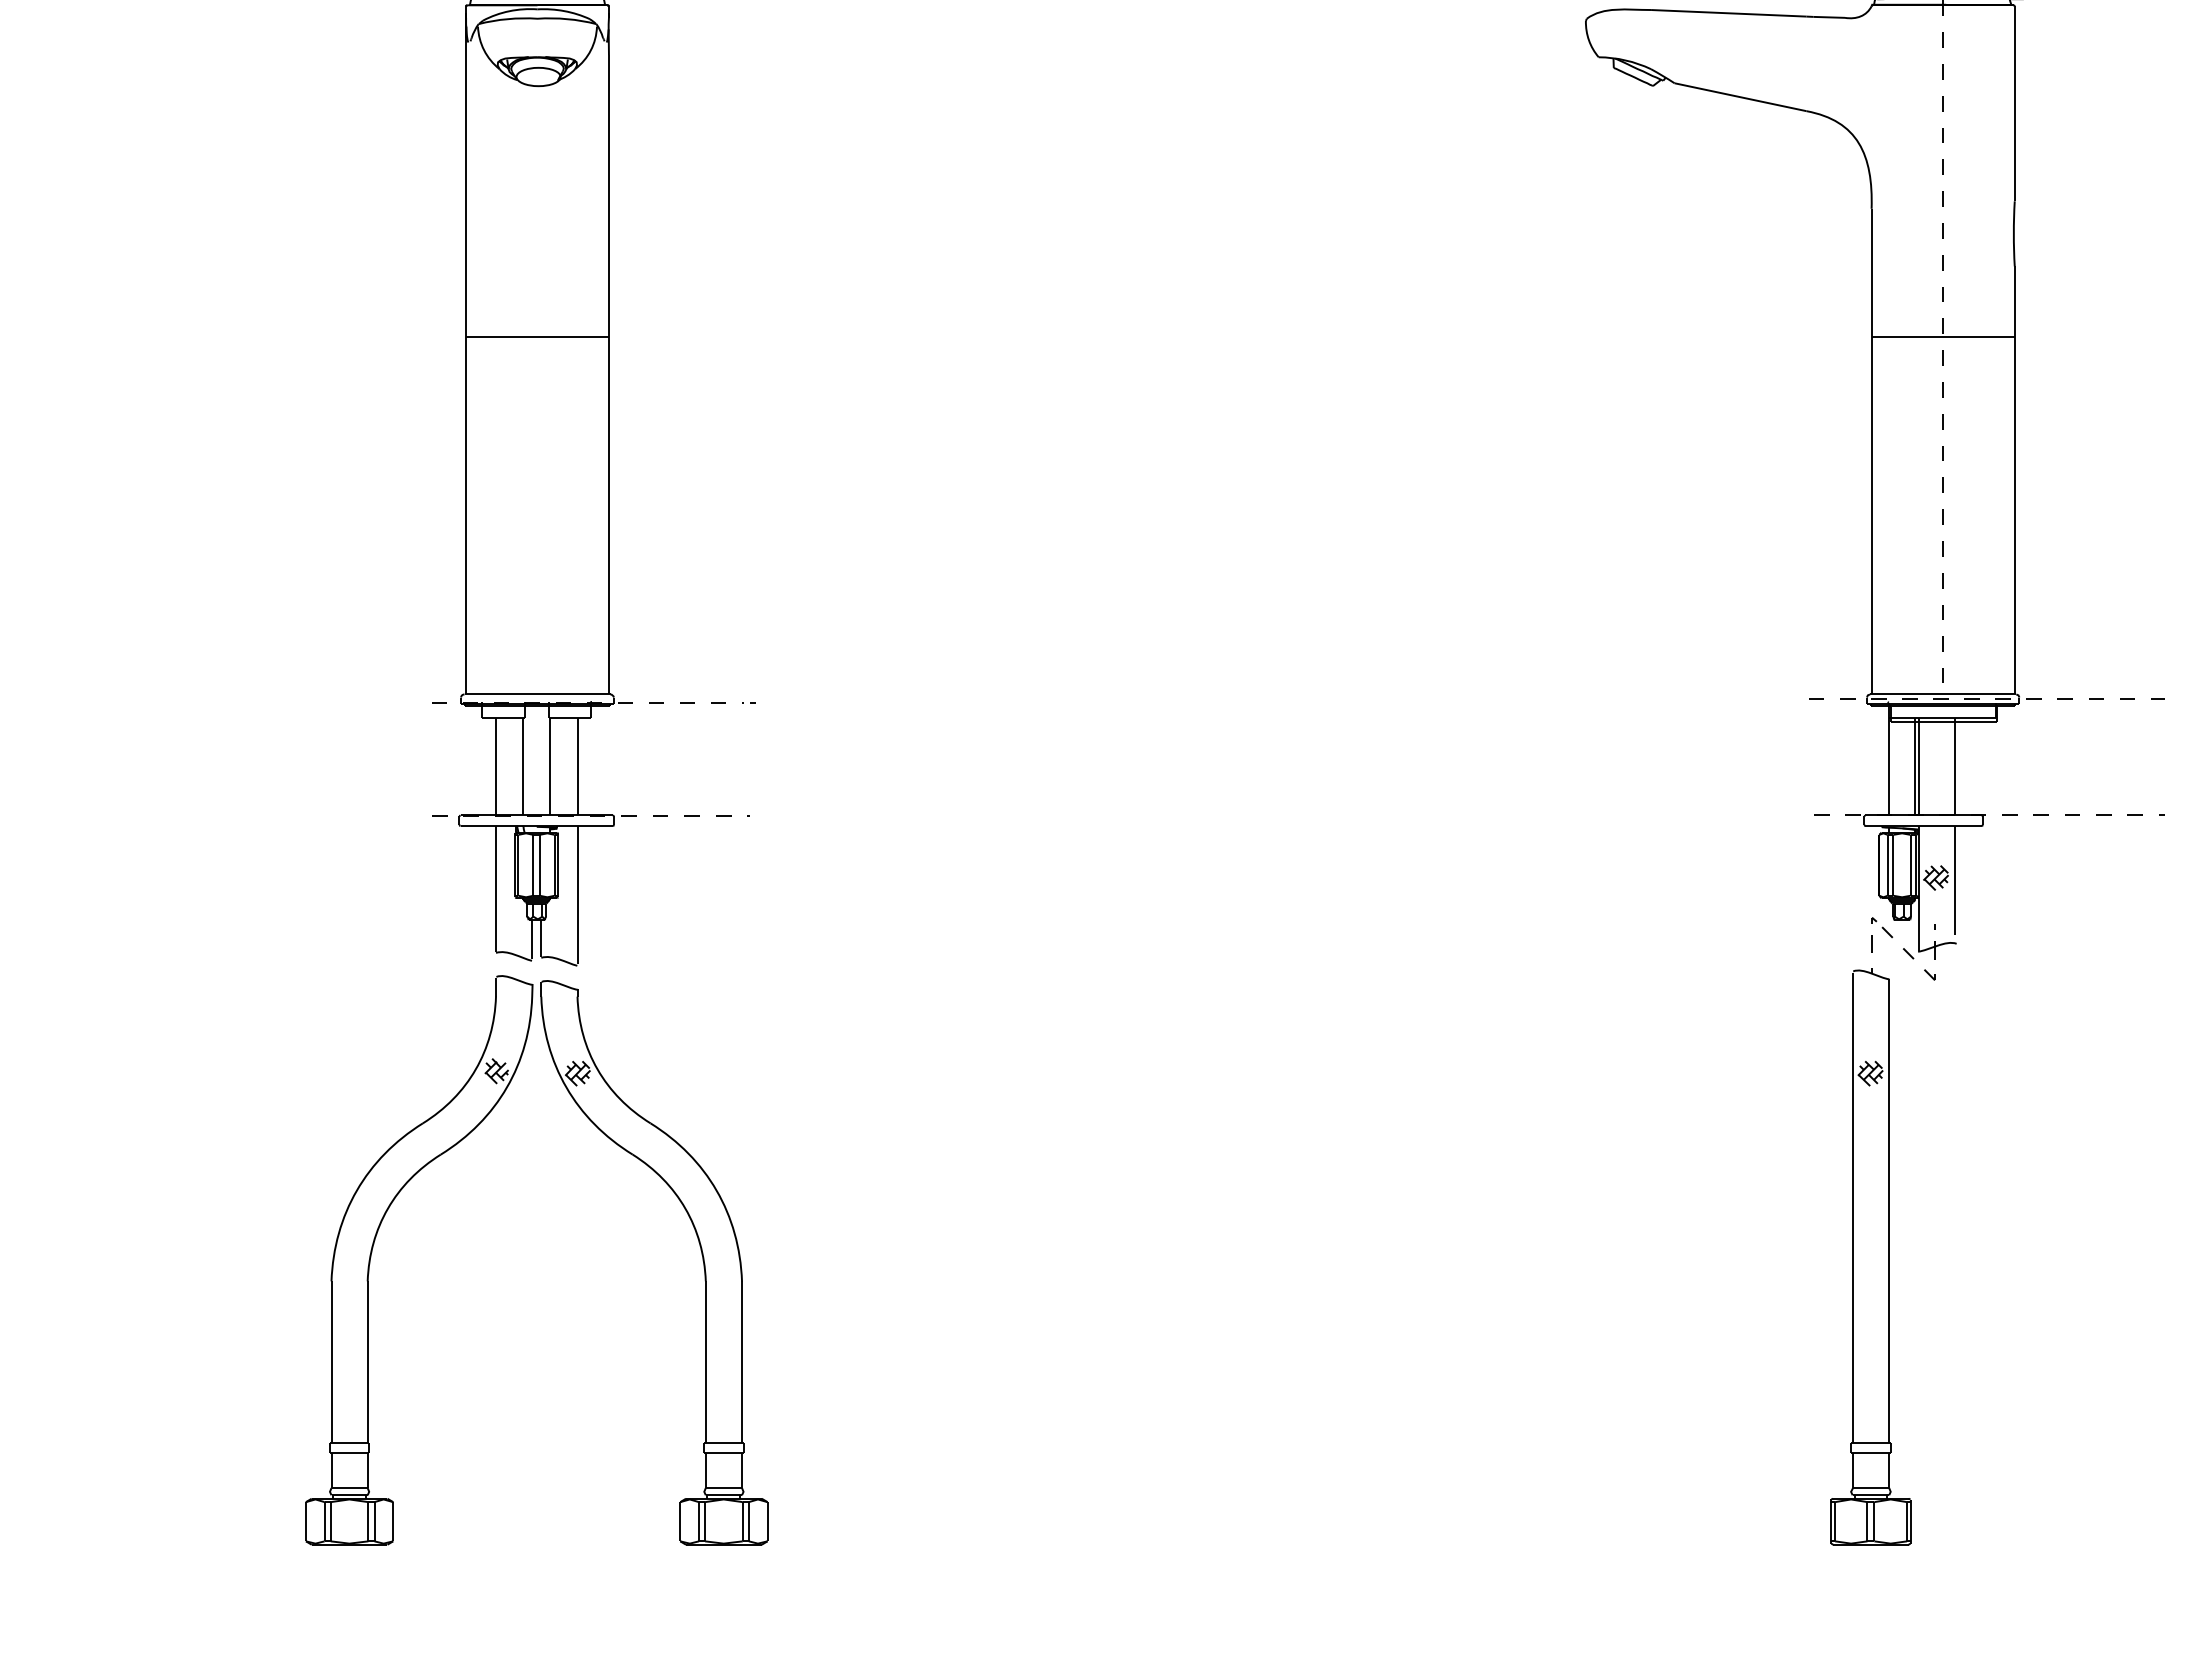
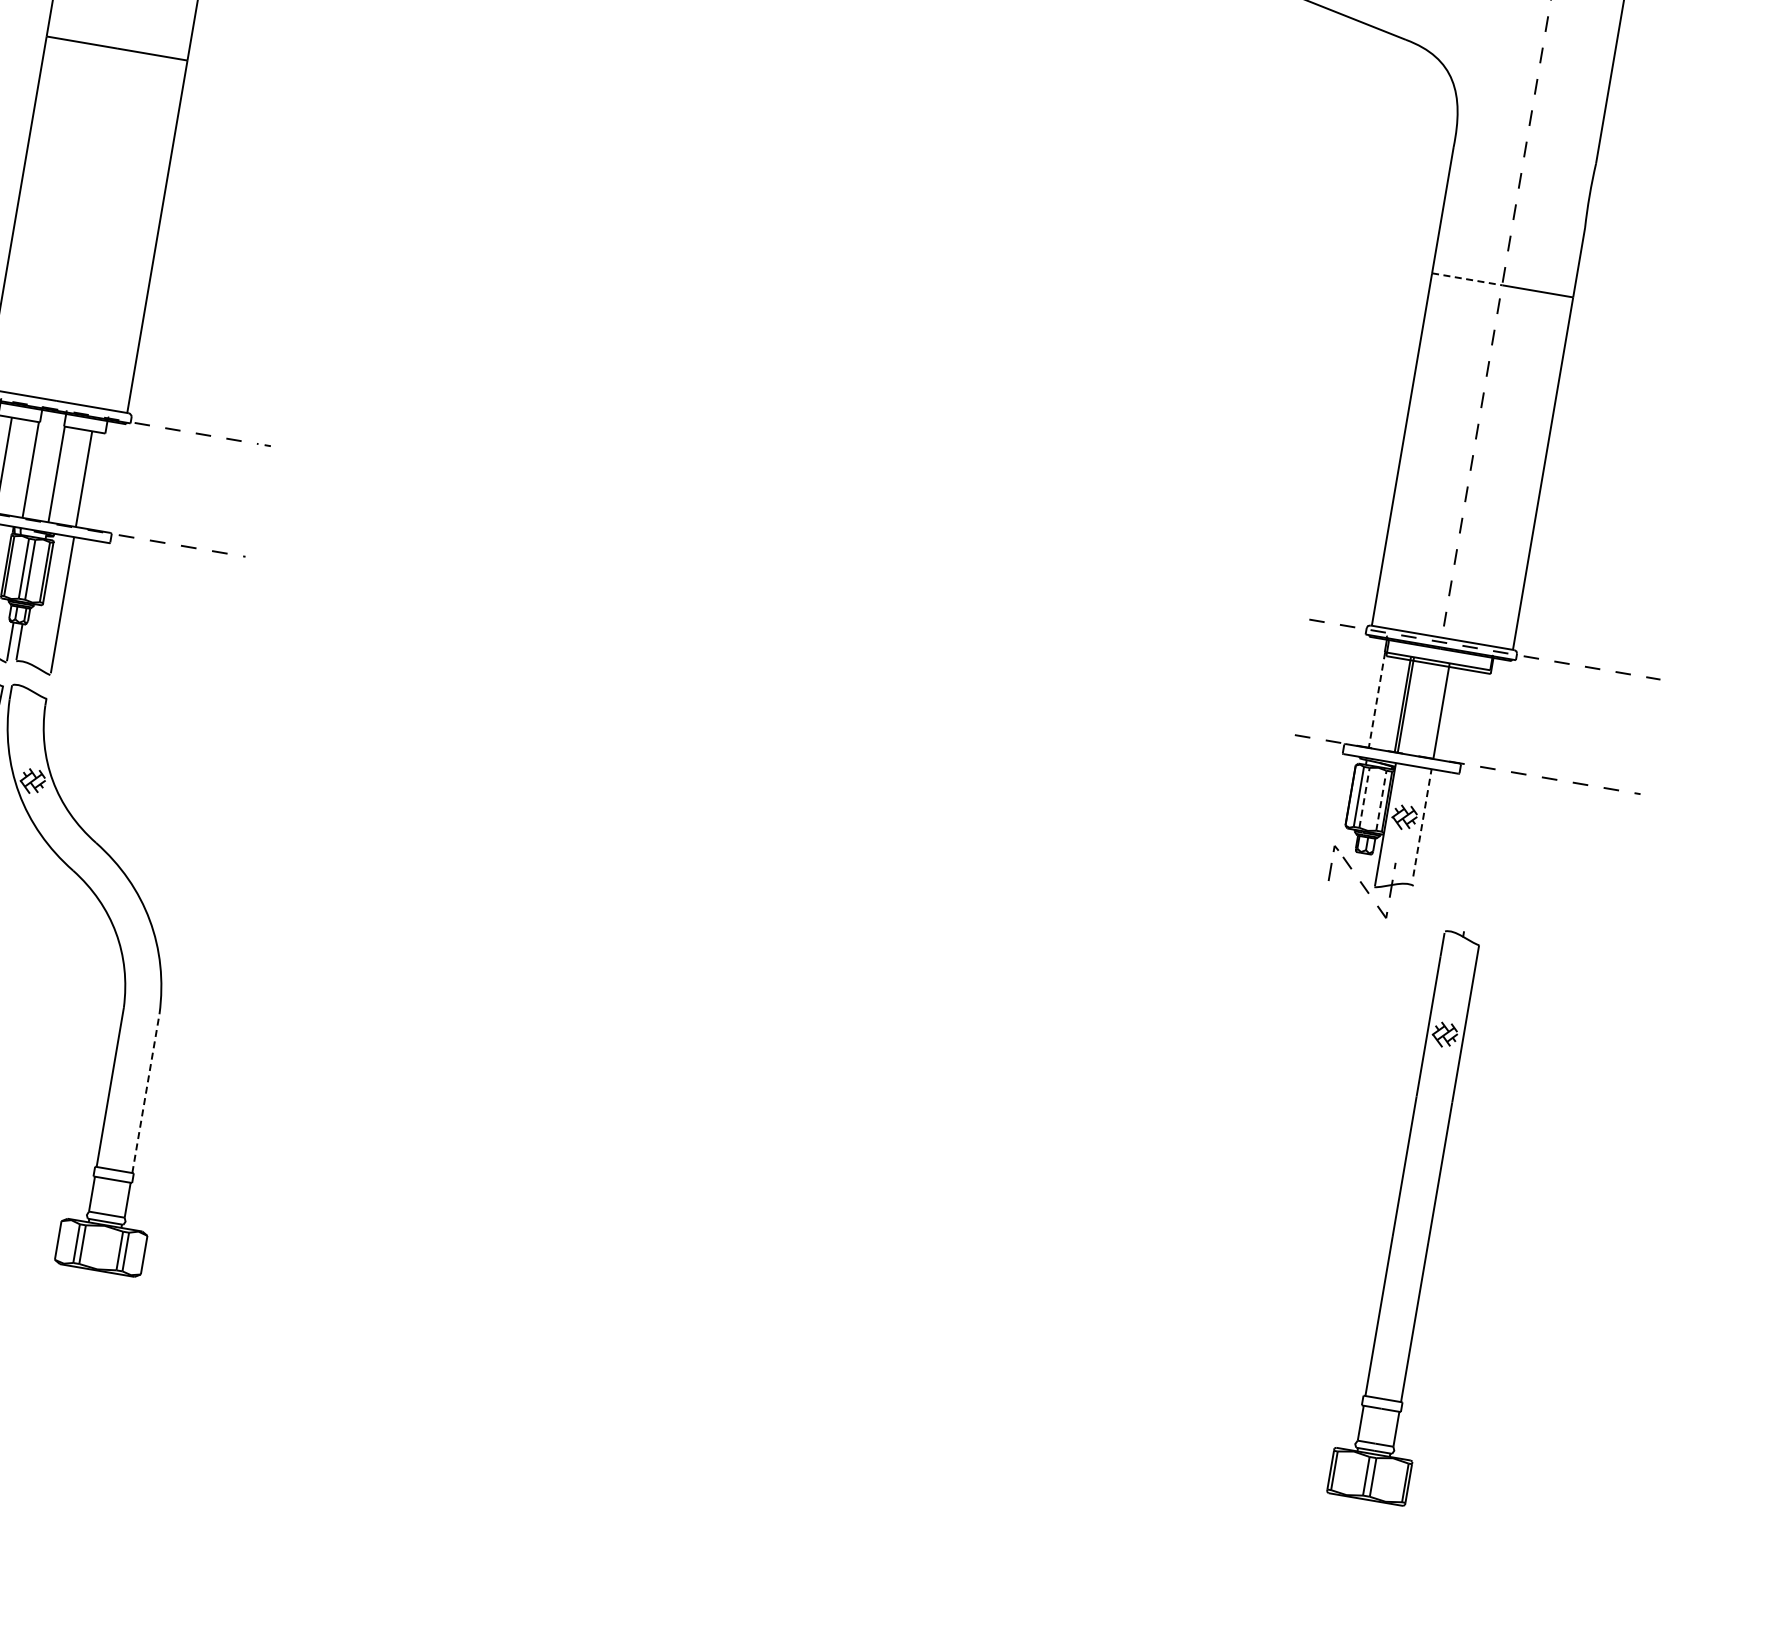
line: (1907, 336) -> (1467, 278), solid -> dashed
line: (1889, 766) -> (1377, 699), solid -> dashed
line: (1893, 864) -> (1364, 797), solid -> dashed
line: (1910, 864) -> (1381, 799), solid -> dashed
line: (1954, 879) -> (1422, 822), solid -> dashed
part: (1870, 1256) -> (1414, 1215), moved
line: (742, 1362) -> (146, 1094), solid -> dashed

